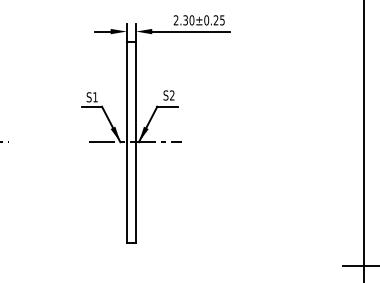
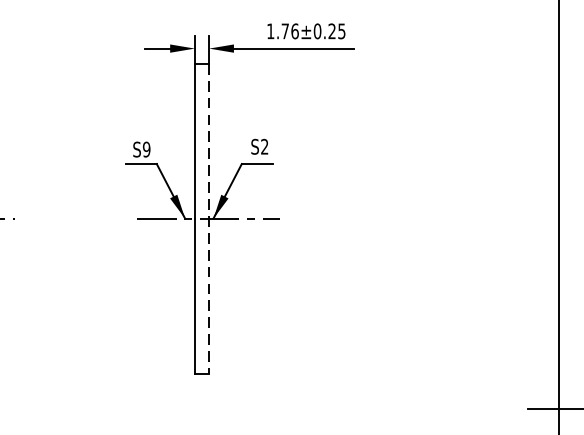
text: (183, 20) -> (282, 31), 2.30±0.25 -> 1.76±0.25
text: (95, 97) -> (146, 149), S1 -> S9
line: (136, 142) -> (209, 219), solid -> dashed

